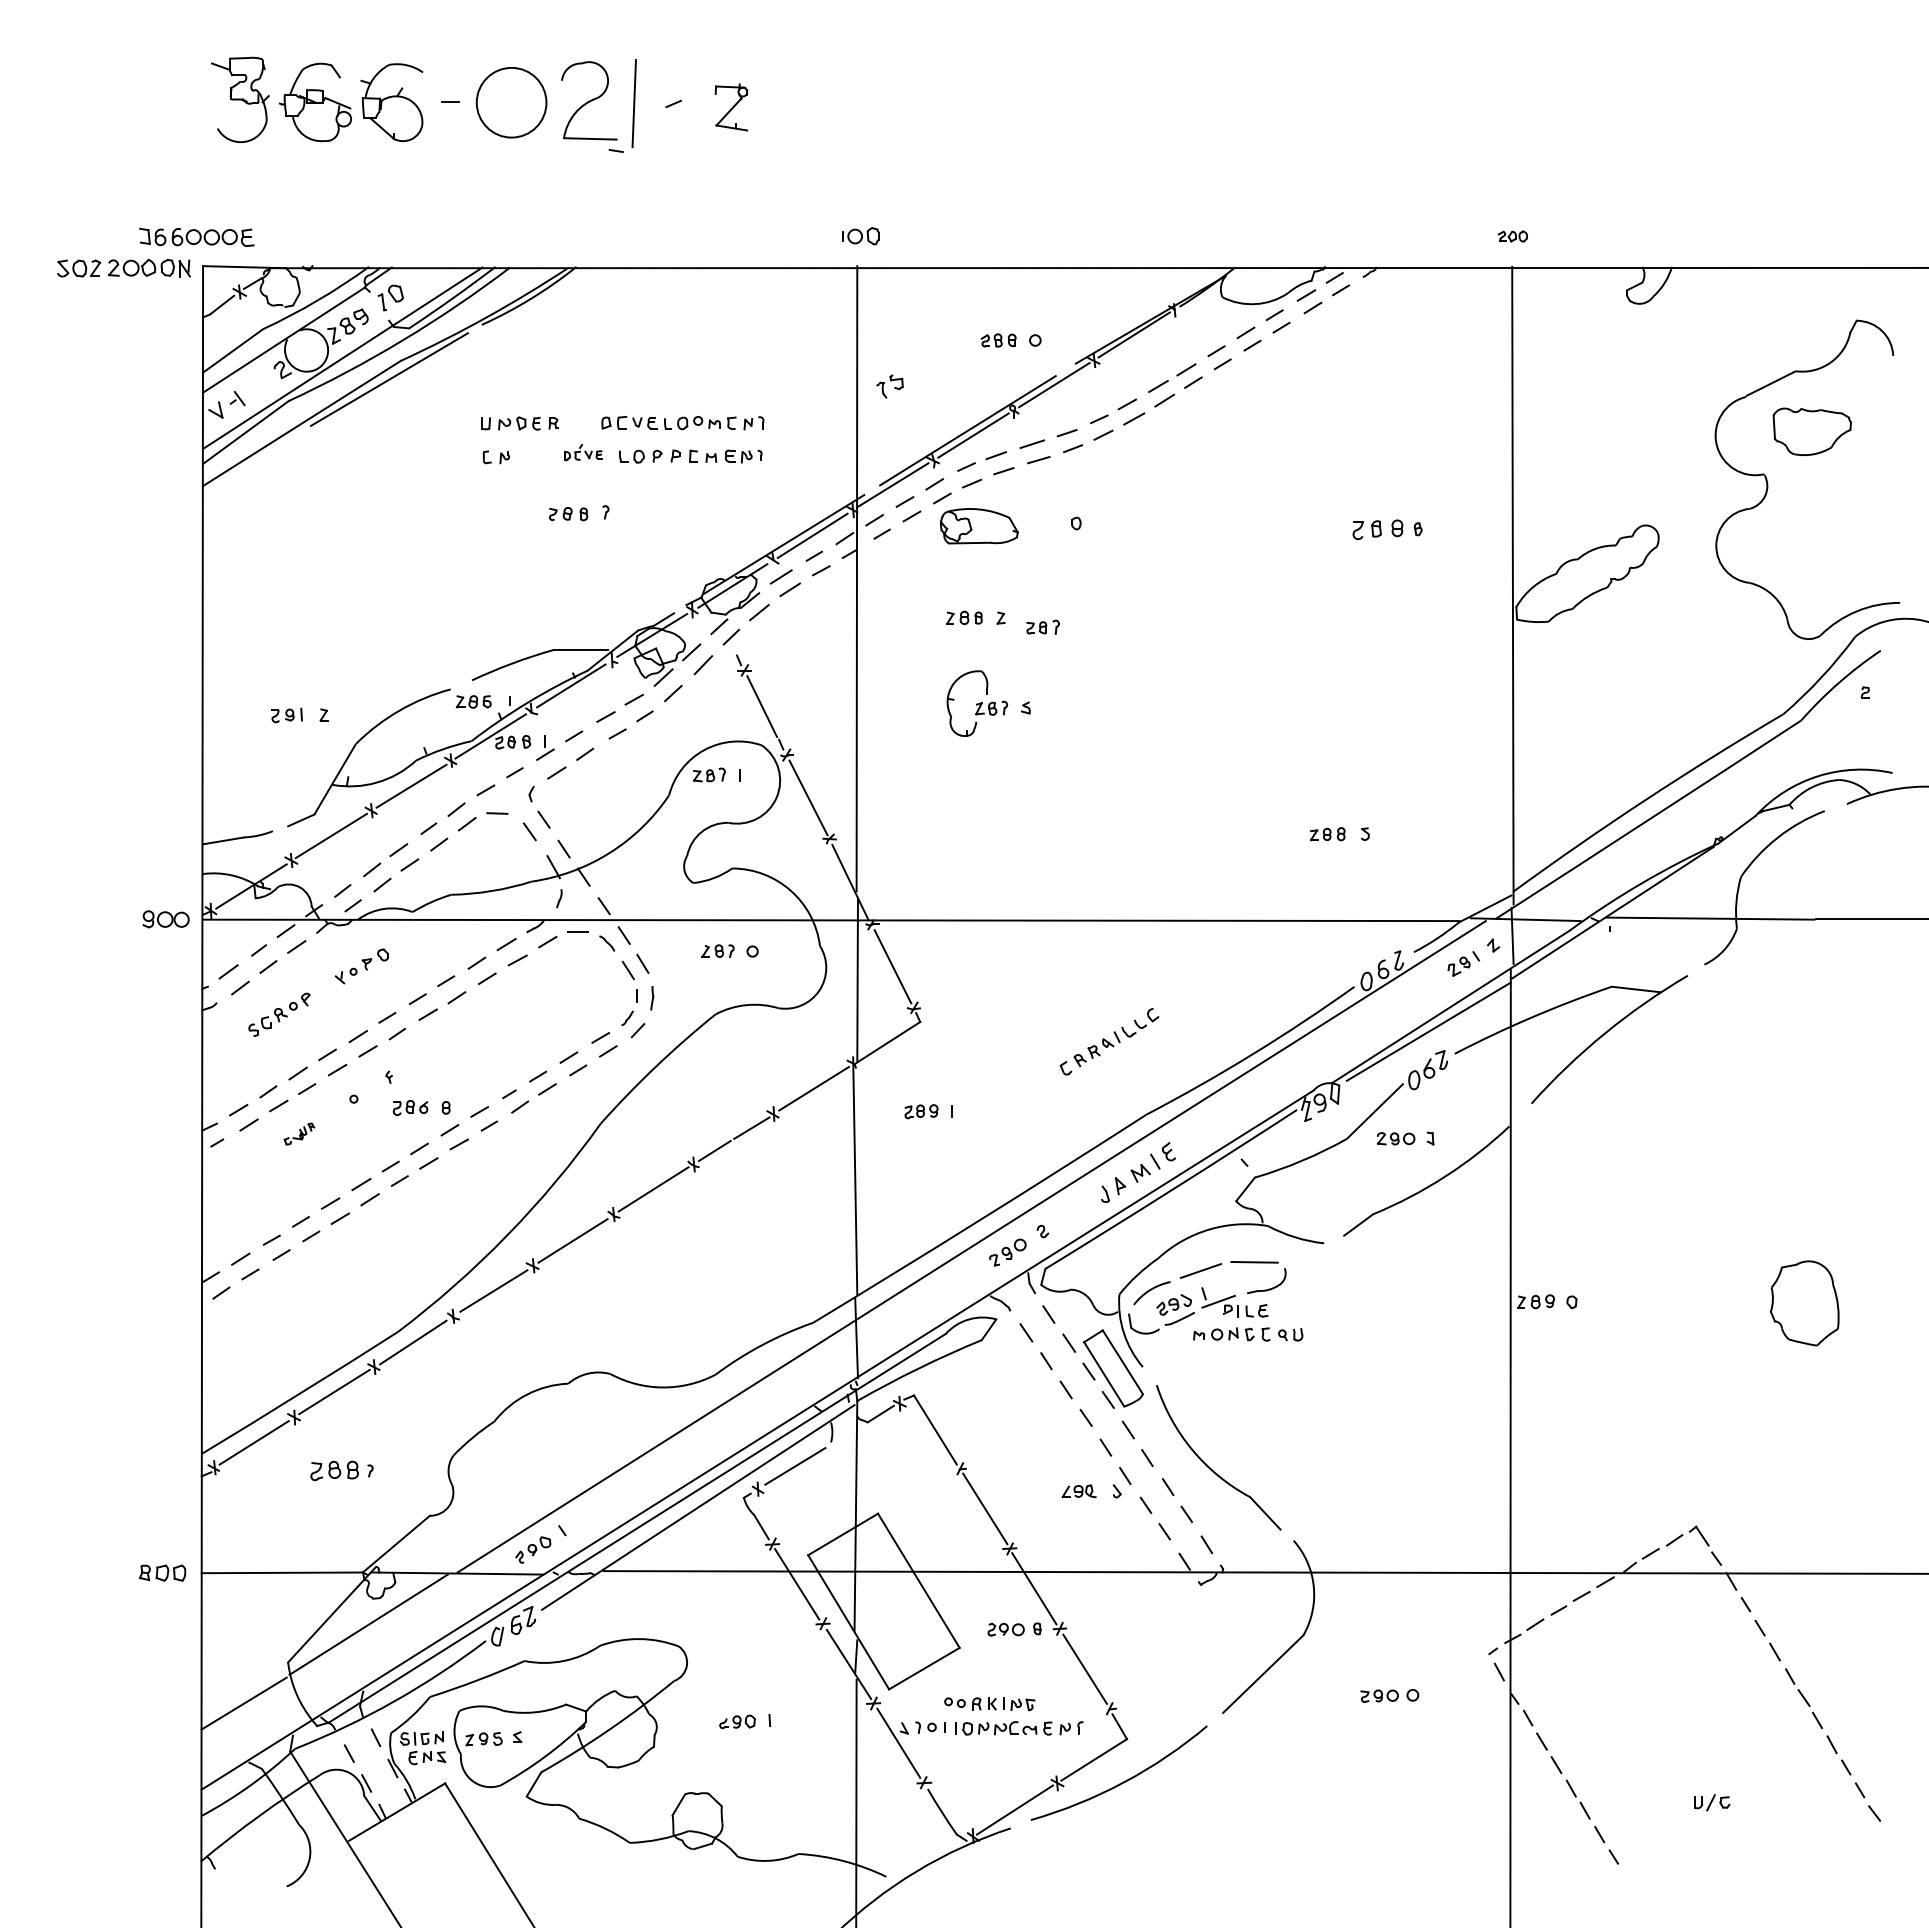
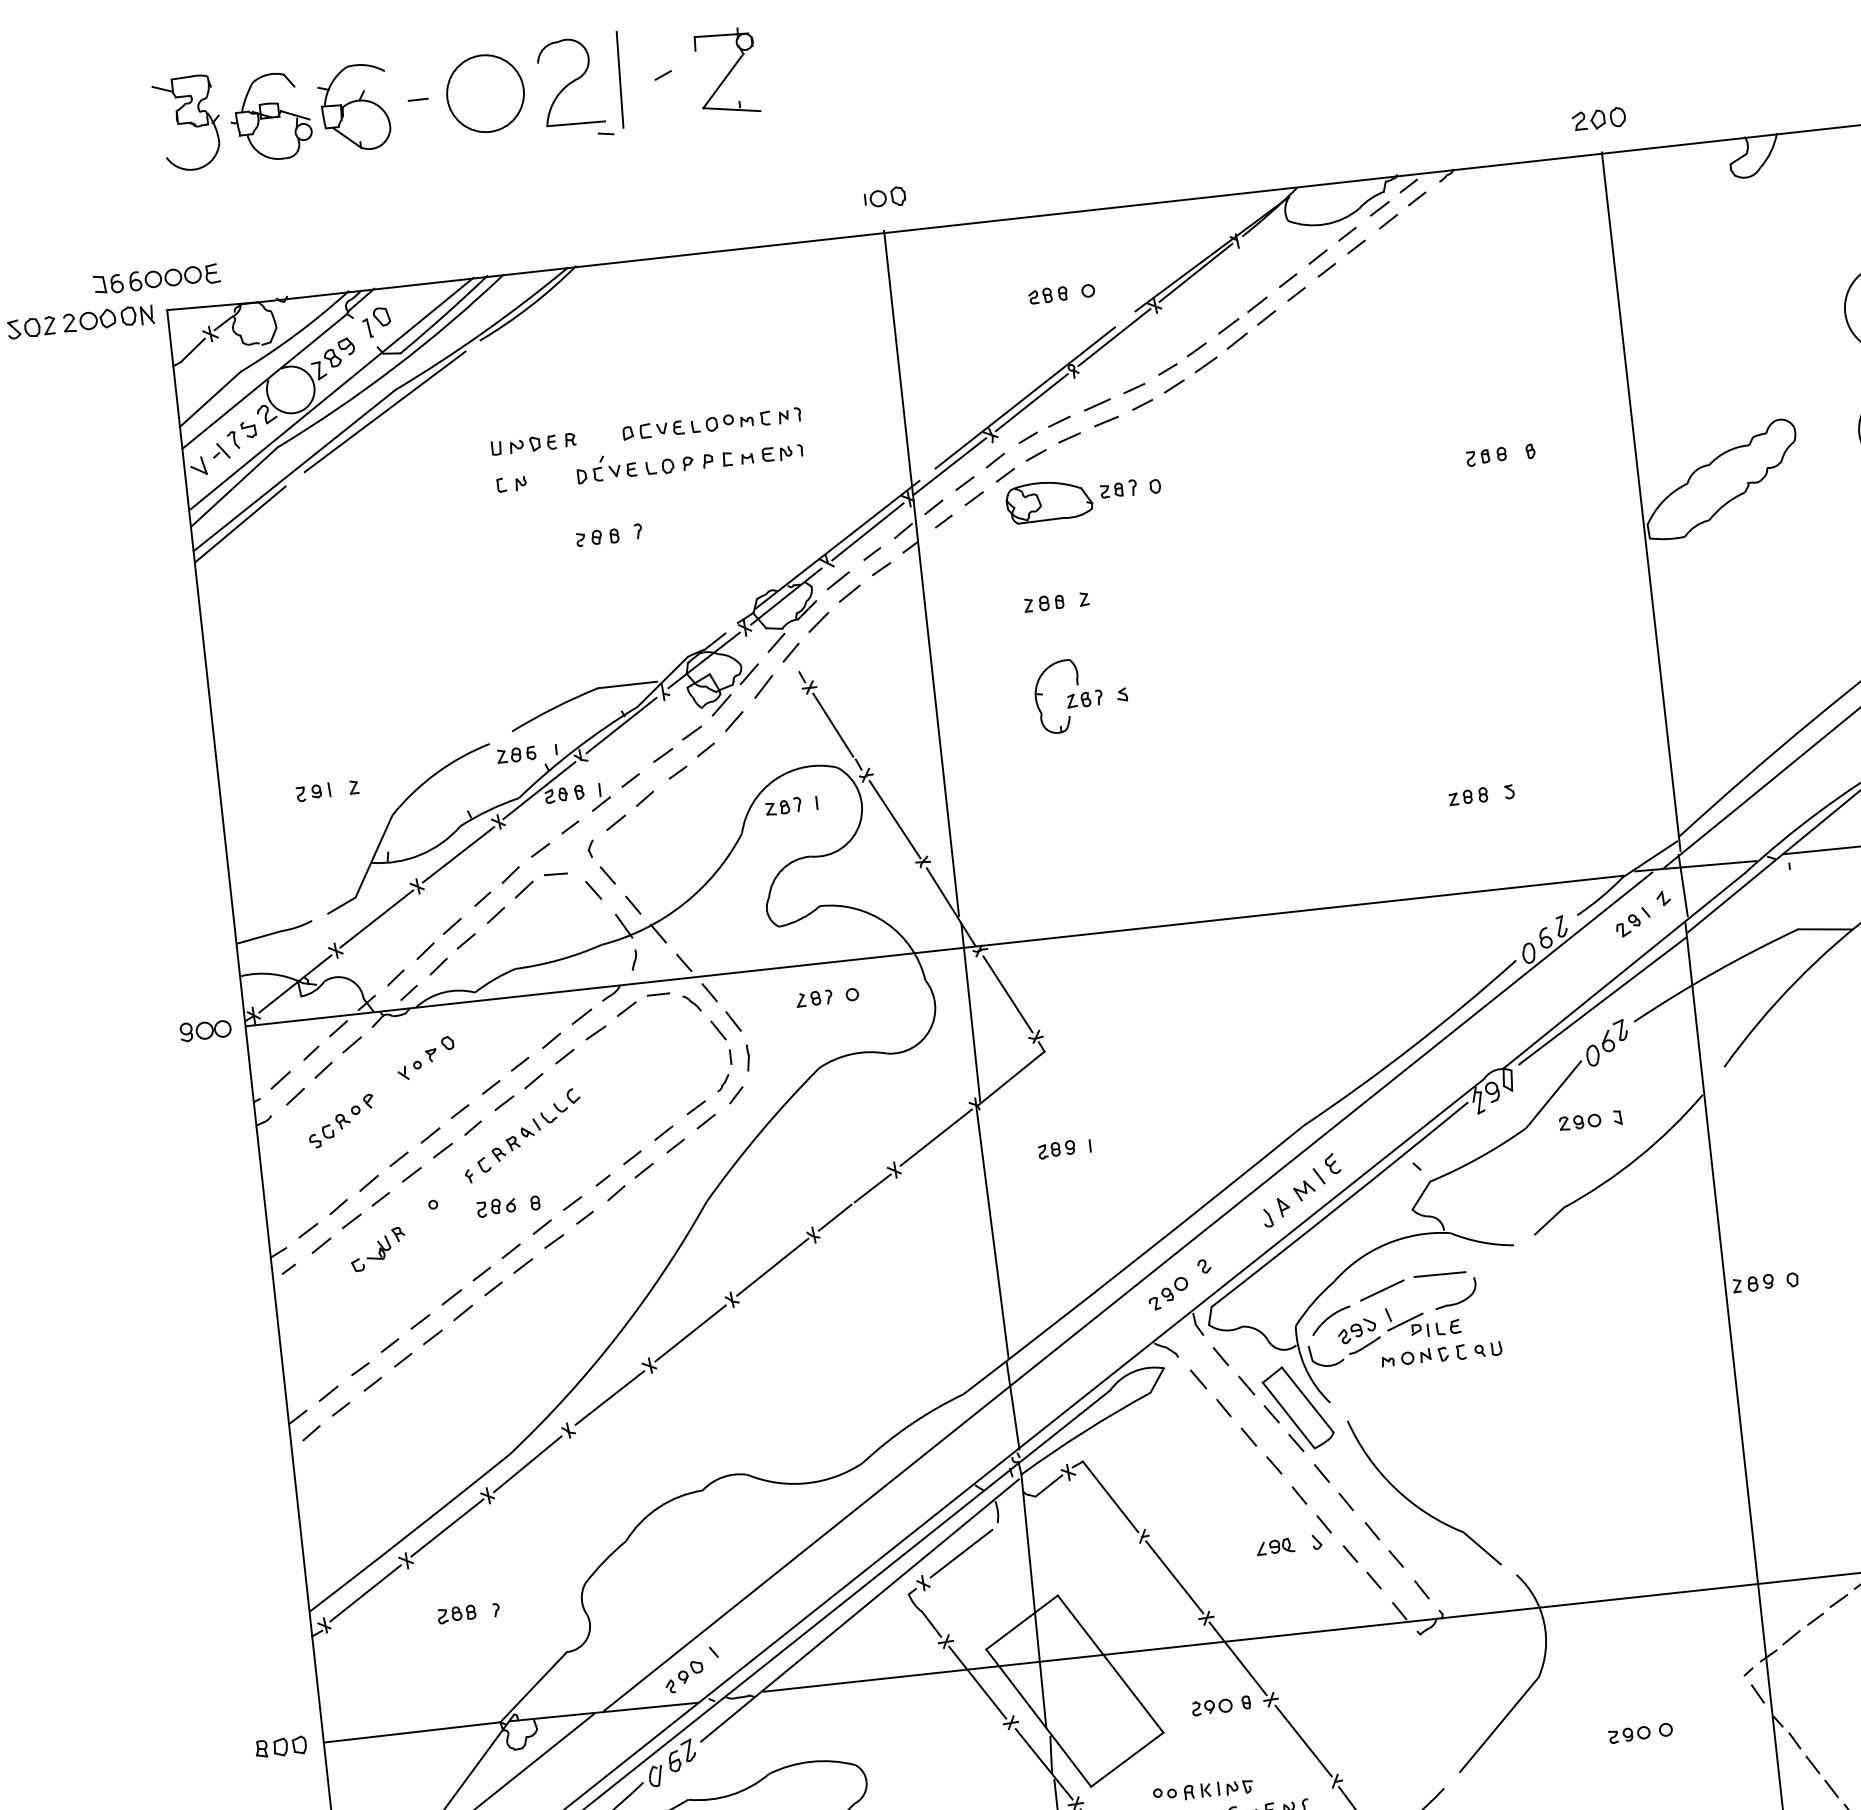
part: (731, 107) -> (727, 72), size x1.67
part: (1512, 236) -> (1598, 119), size x1.67
part: (889, 386) -> (241, 435), moved
part: (583, 452) -> (606, 468), size x1.43
line: (247, 466) -> (240, 524), added
part: (1377, 529) -> (1486, 456), size x0.71
part: (1042, 626) -> (1117, 488), moved
part: (1109, 1041) -> (528, 1130), moved
part: (299, 1133) -> (377, 1248), size x1.67
part: (333, 1470) -> (455, 1614), size x0.71

